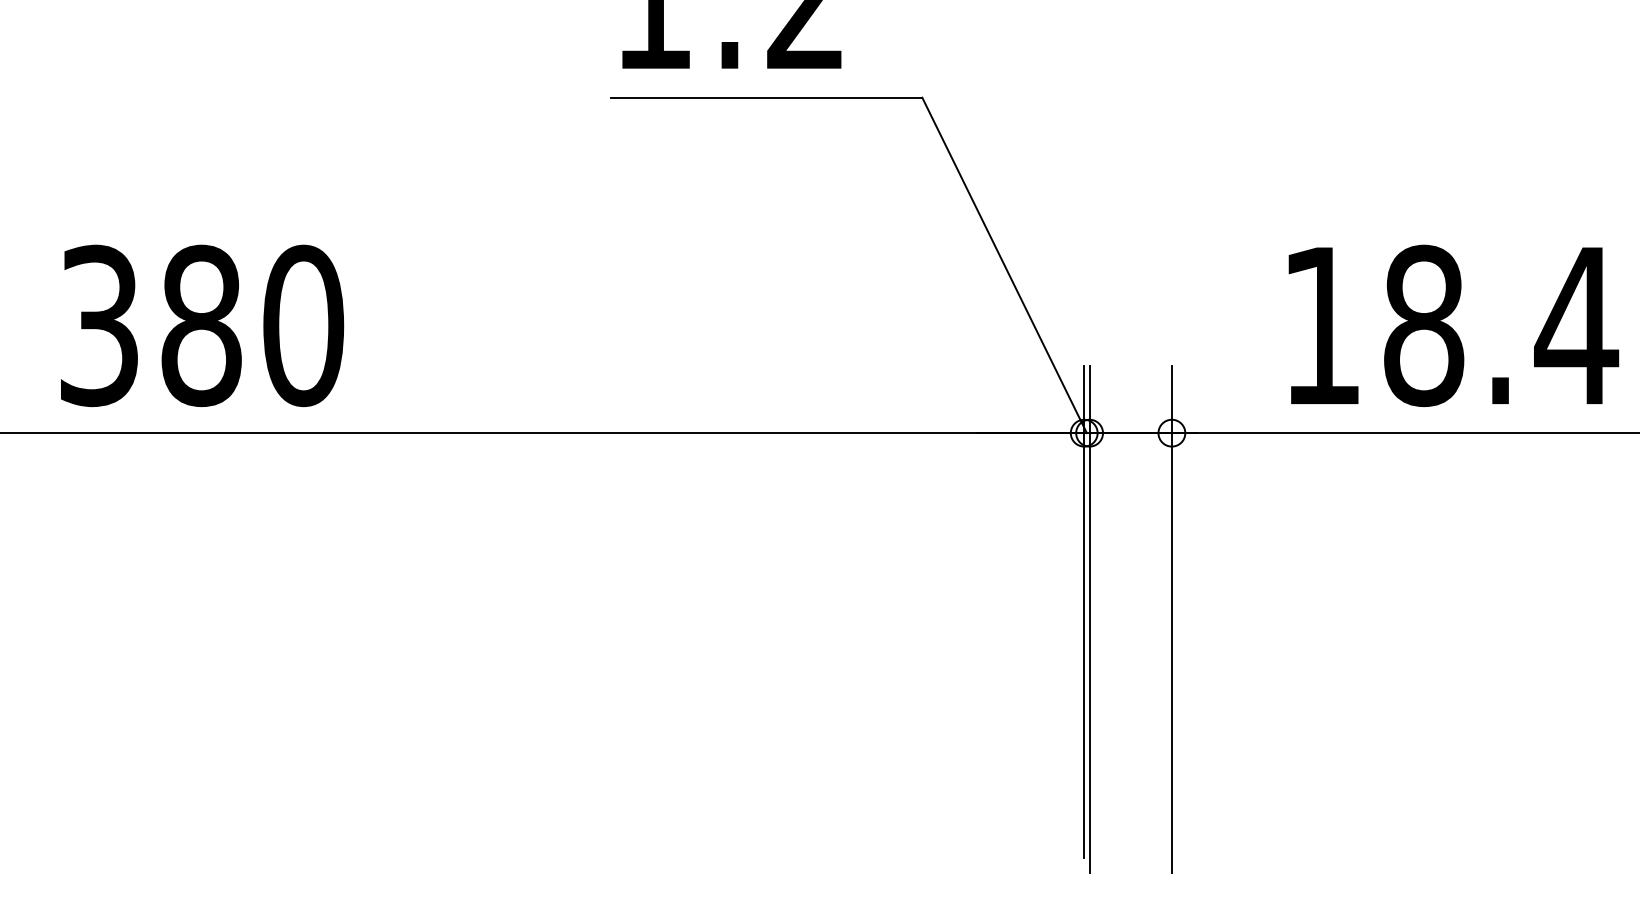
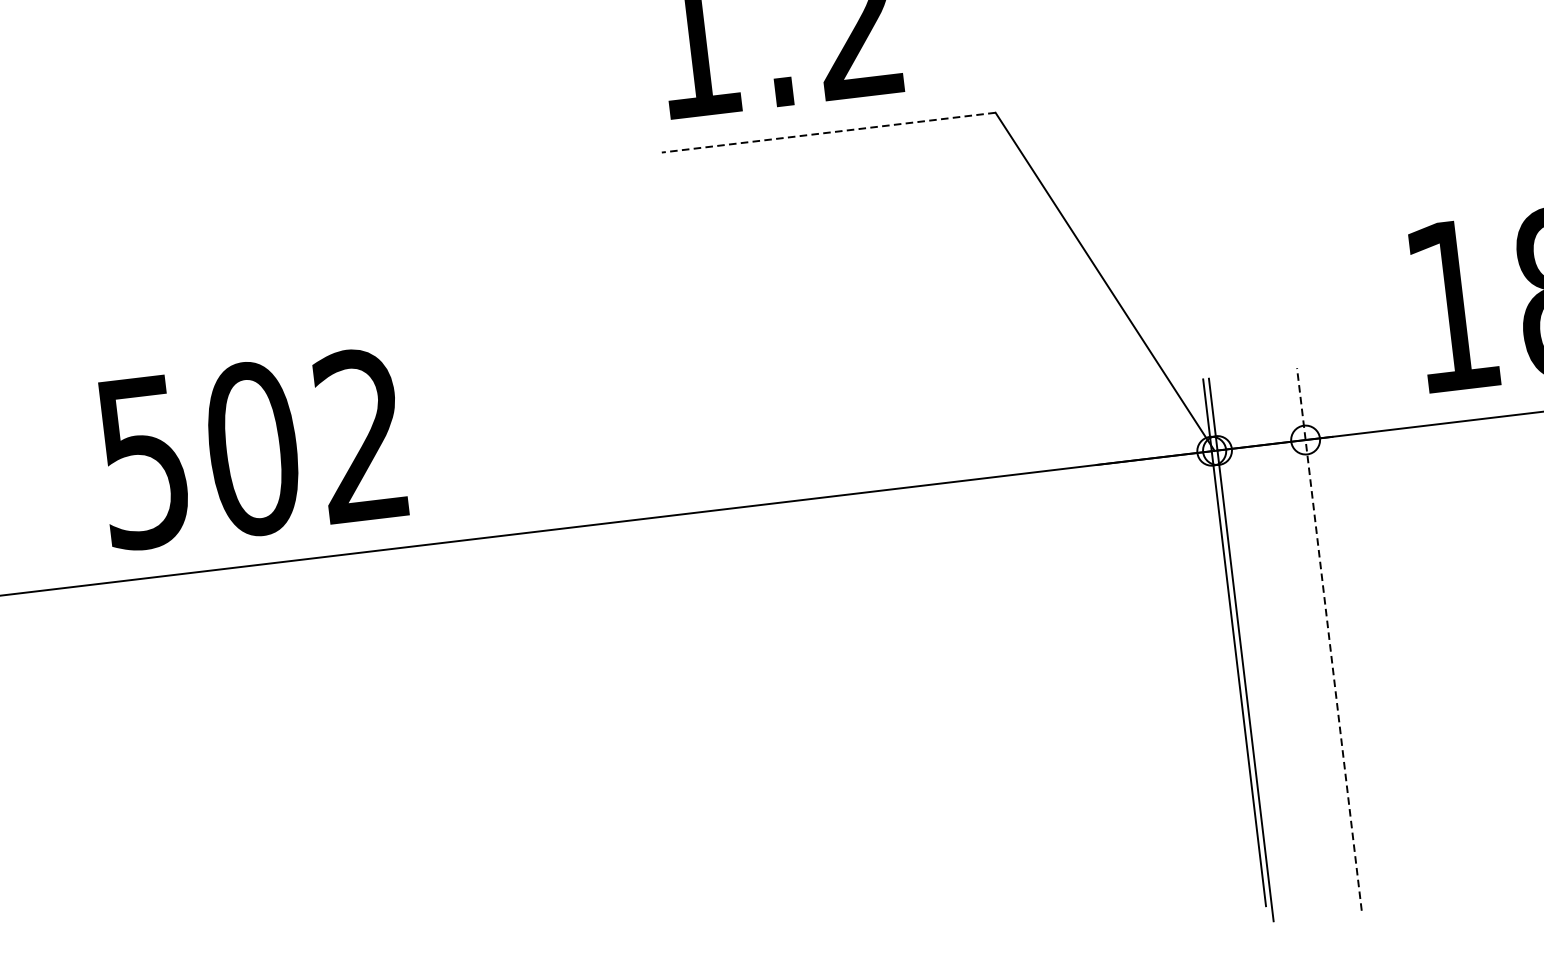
line: (766, 97) -> (828, 132), solid -> dashed
text: (202, 325) -> (254, 448), 380 -> 502
line: (1171, 618) -> (1328, 638), solid -> dashed

